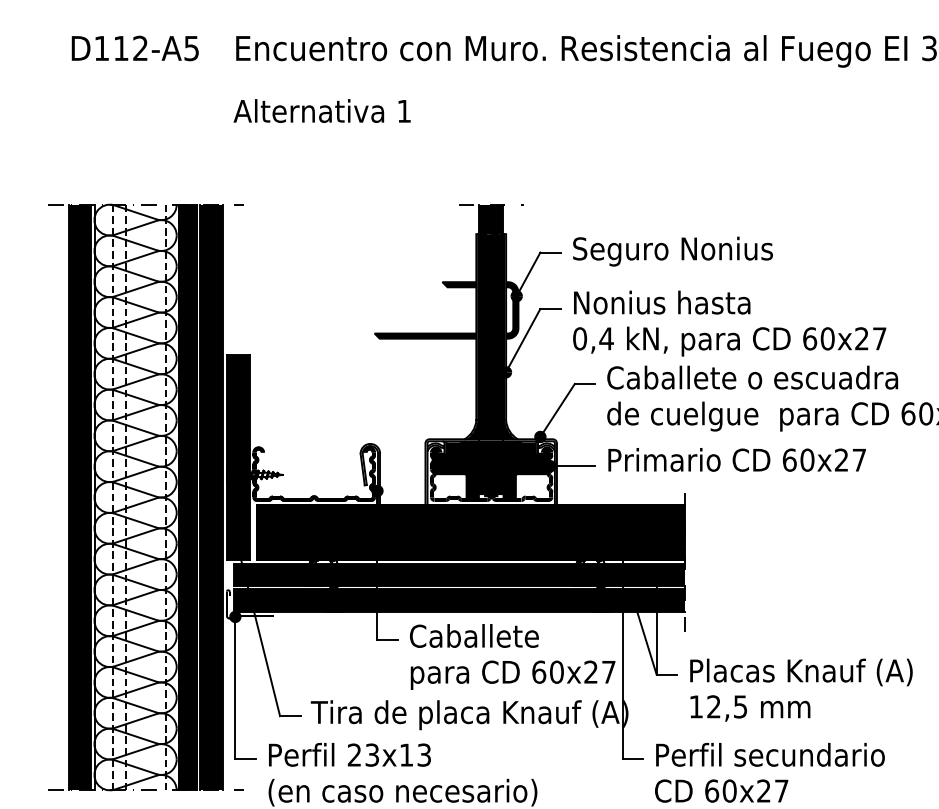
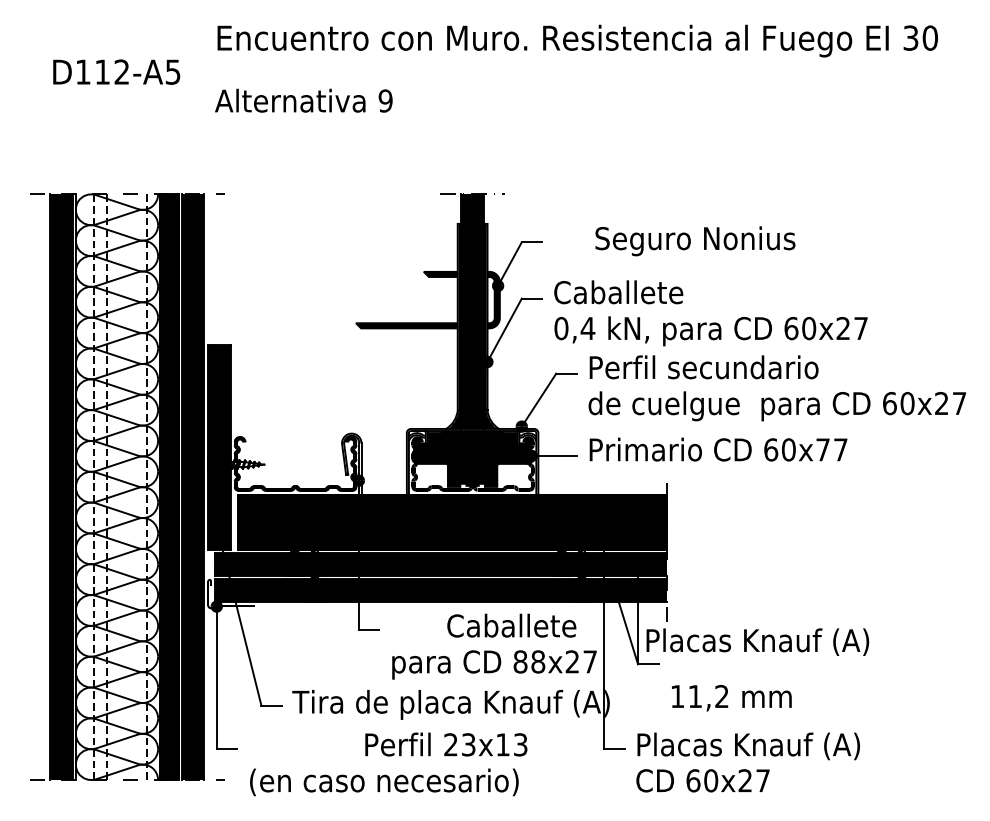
text: (135, 47) -> (116, 71), moved
text: (404, 110) -> (385, 100), 1 -> 9
text: (673, 251) -> (695, 241), moved
text: (661, 302) -> (642, 292), Nonius hasta -> Caballete
text: (752, 377) -> (733, 367), Caballete o escuadra -> Perfil secundario
text: (841, 459) -> (822, 449), 60x27 -> 60x77
text: (474, 635) -> (511, 625), moved
text: (548, 671) -> (529, 661), 60x27 -> 88x27
text: (801, 671) -> (757, 641), moved
text: (727, 706) -> (708, 696), 12,5 -> 11,2
text: (350, 754) -> (446, 744), moved
text: (778, 756) -> (759, 746), Perfil secundario -> Placas Knauf (A)

